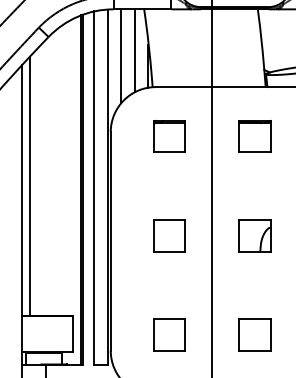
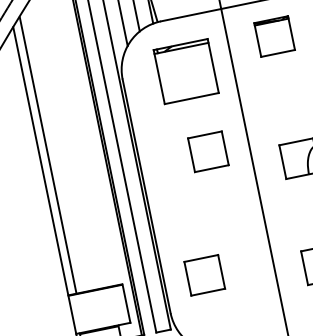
part: (169, 136) -> (186, 71), size x1.6
part: (254, 136) -> (274, 36), moved
part: (169, 235) -> (208, 151), moved
part: (169, 334) -> (204, 274), moved

